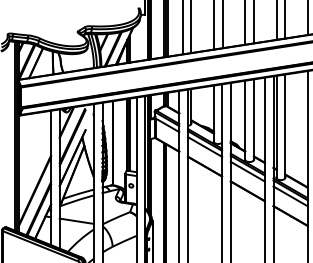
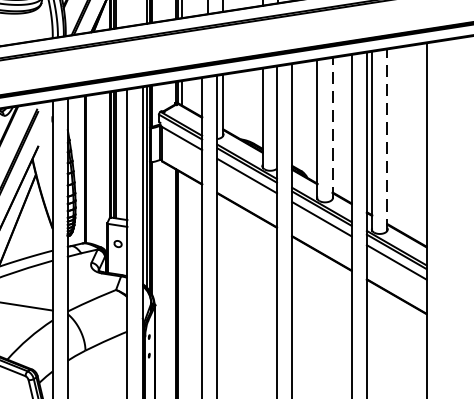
line: (253, 119) -> (331, 127), solid -> dashed
line: (285, 126) -> (387, 140), solid -> dashed

